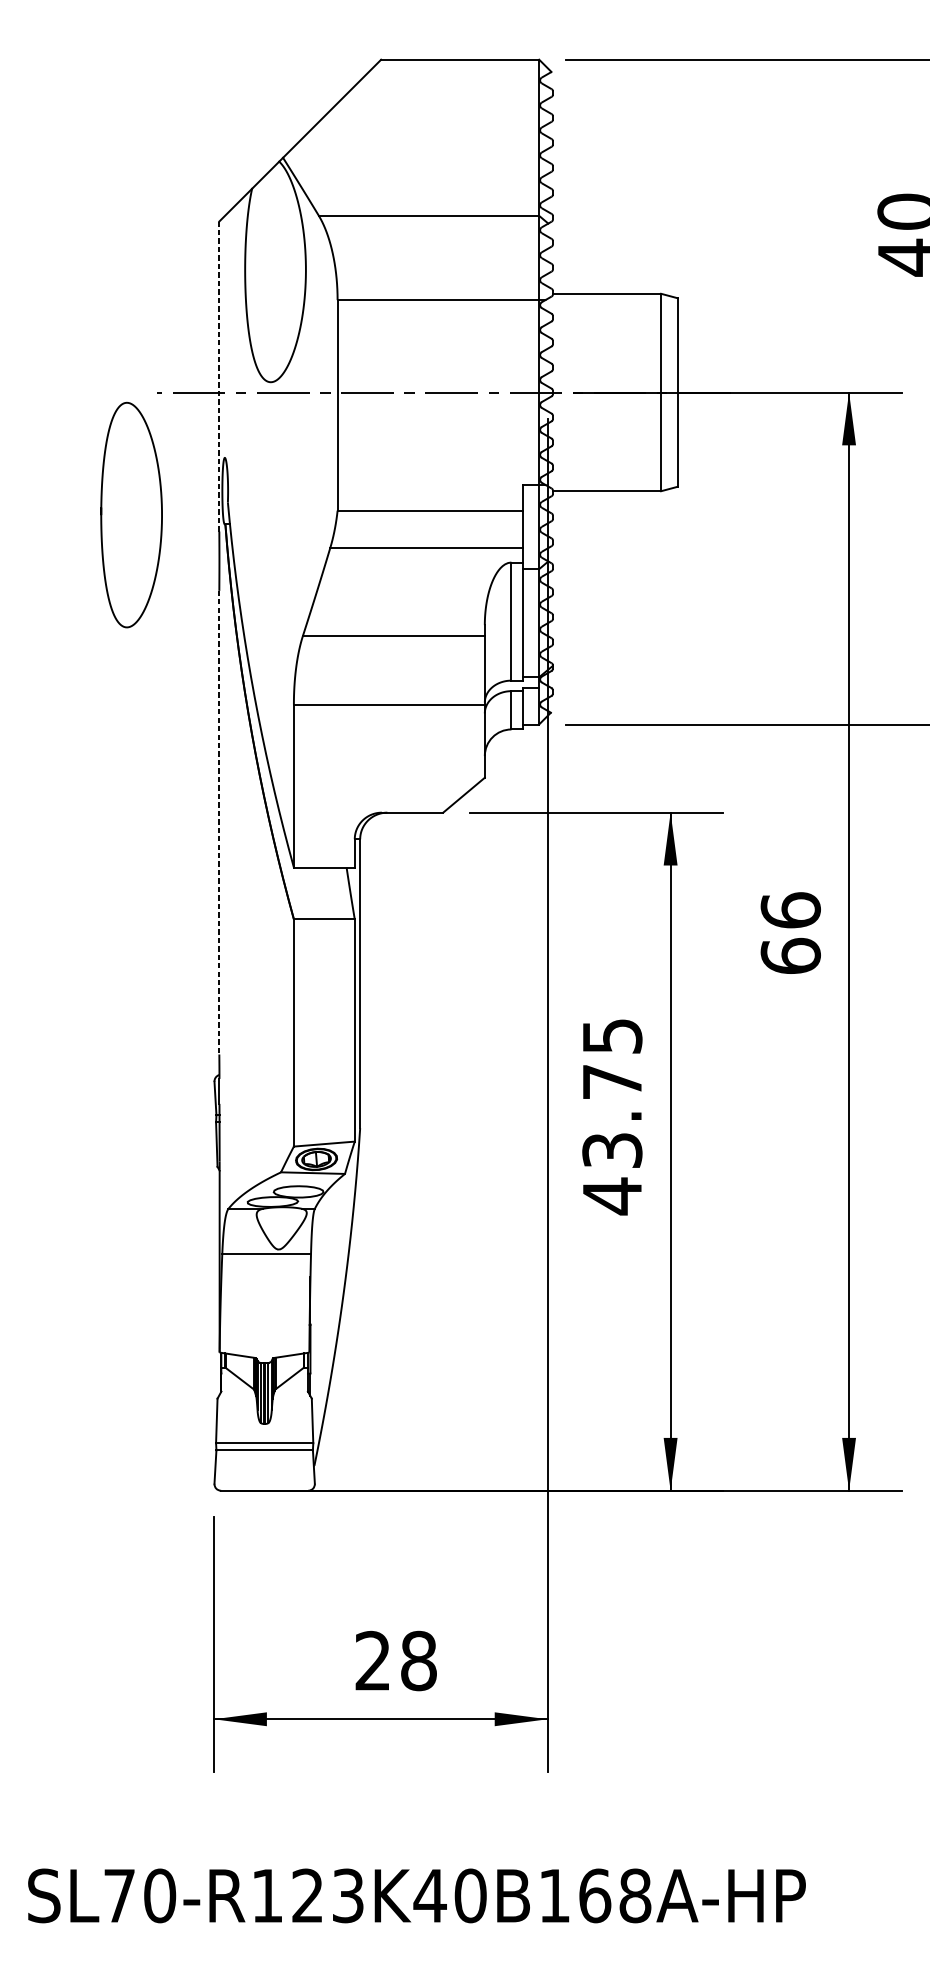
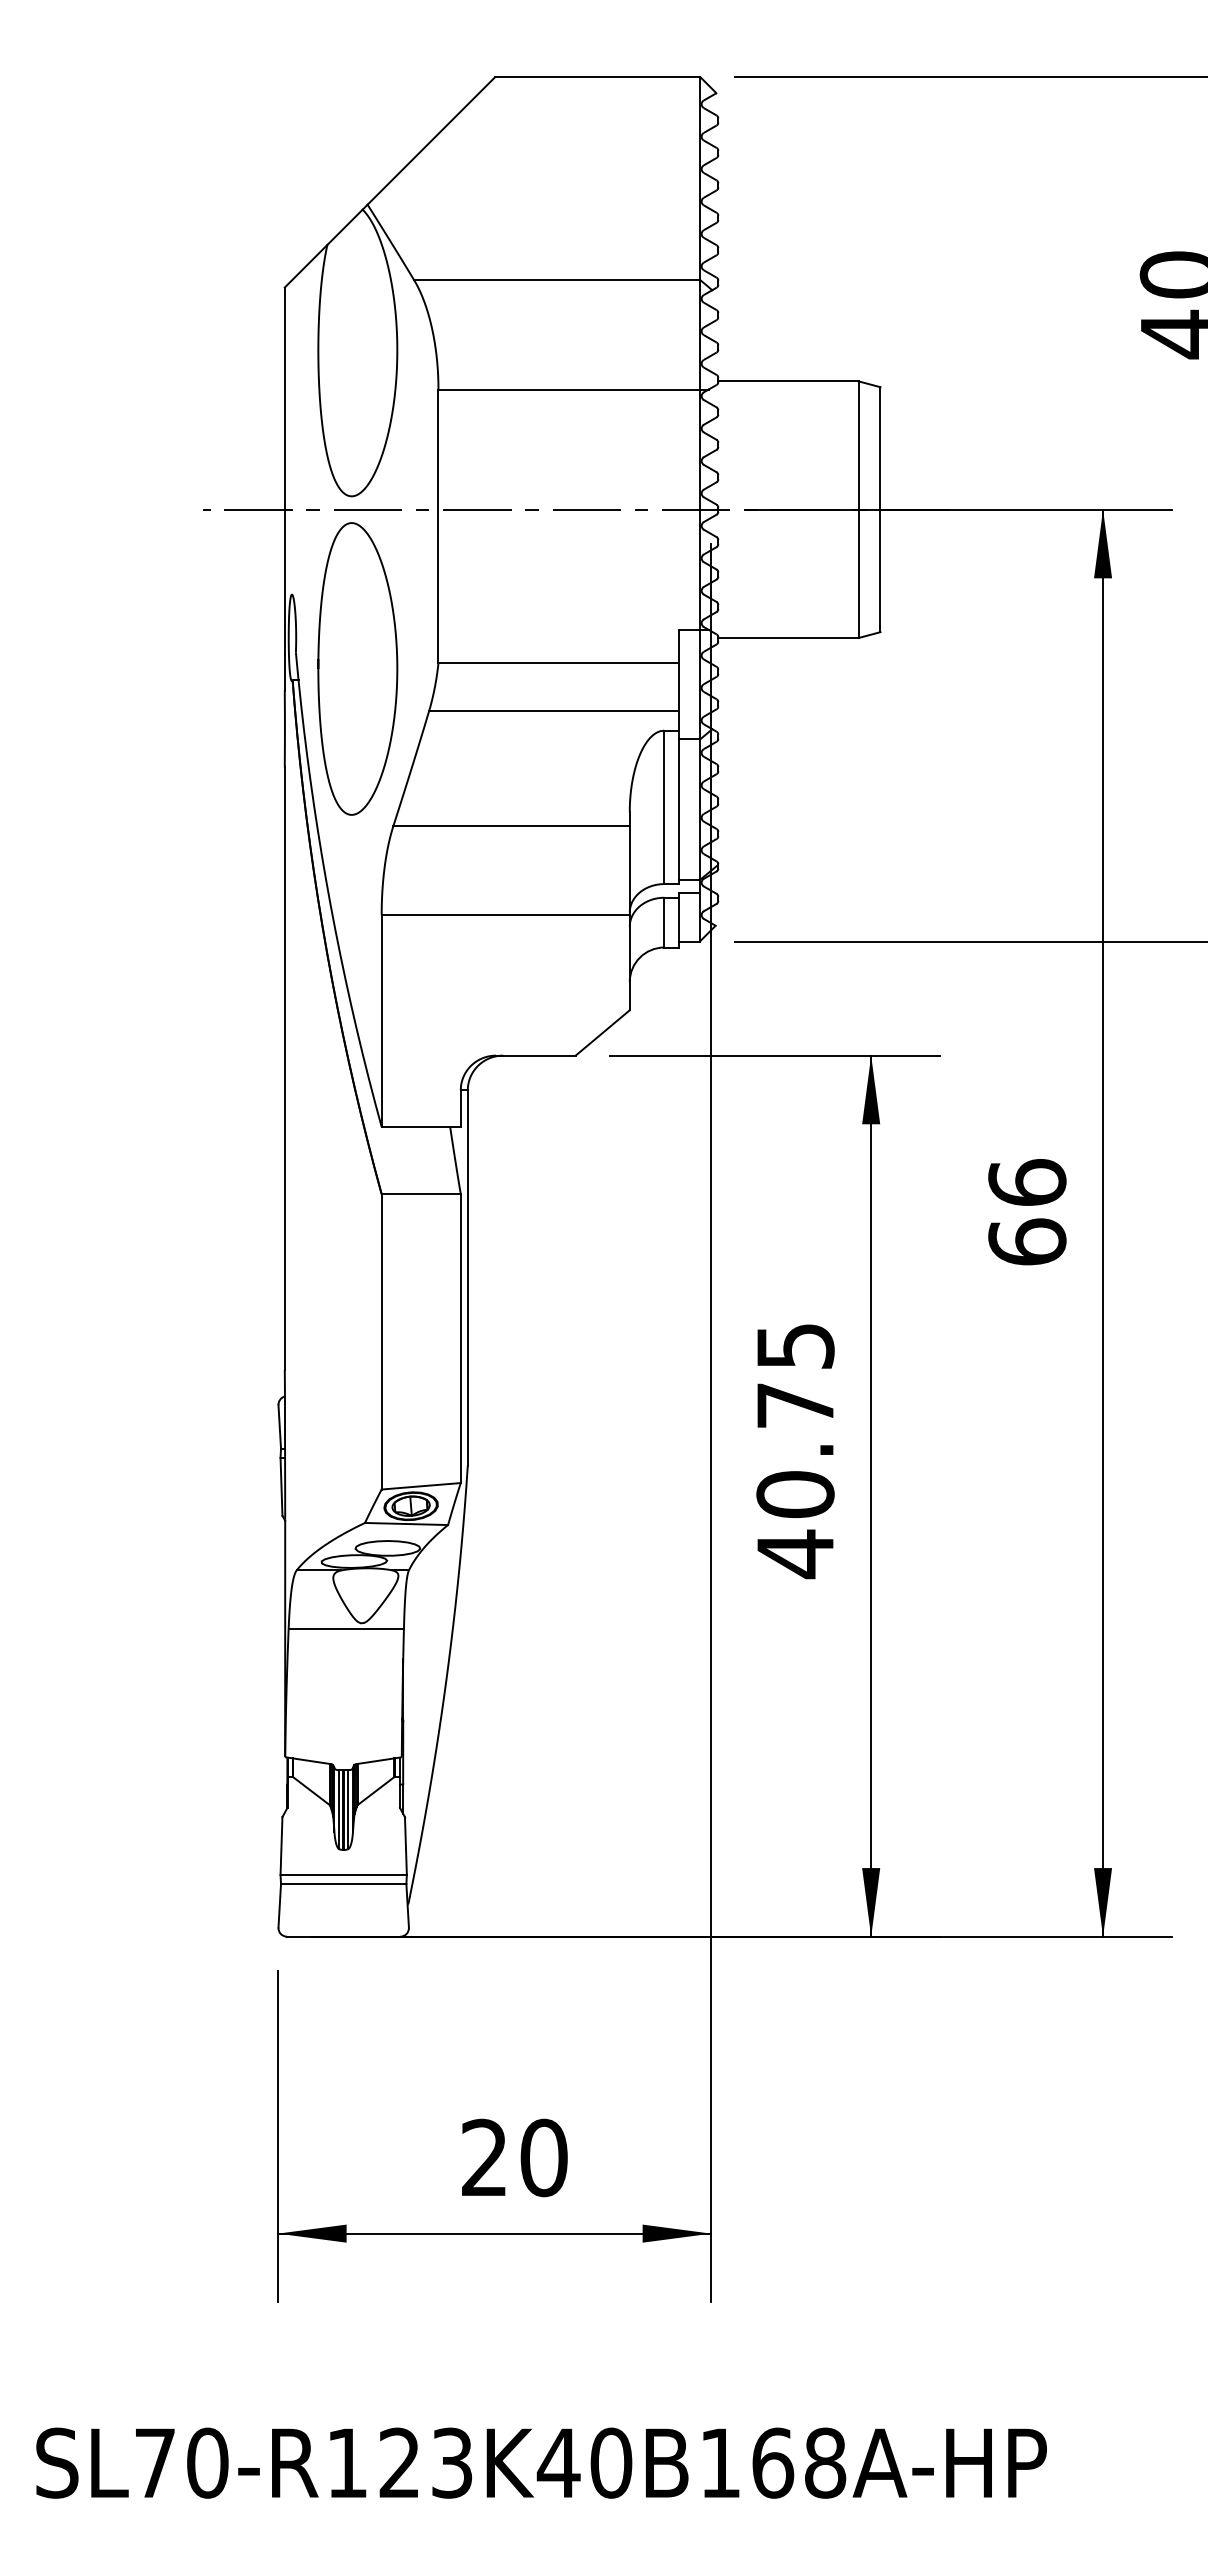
line: (219, 376) -> (284, 489), dashed -> solid
curve: (102, 514) -> (319, 668), moved
line: (219, 822) -> (284, 1068), dashed -> solid
text: (612, 1150) -> (795, 1494), 43.75 -> 40.75
text: (418, 1660) -> (543, 2157), 28 -> 20

